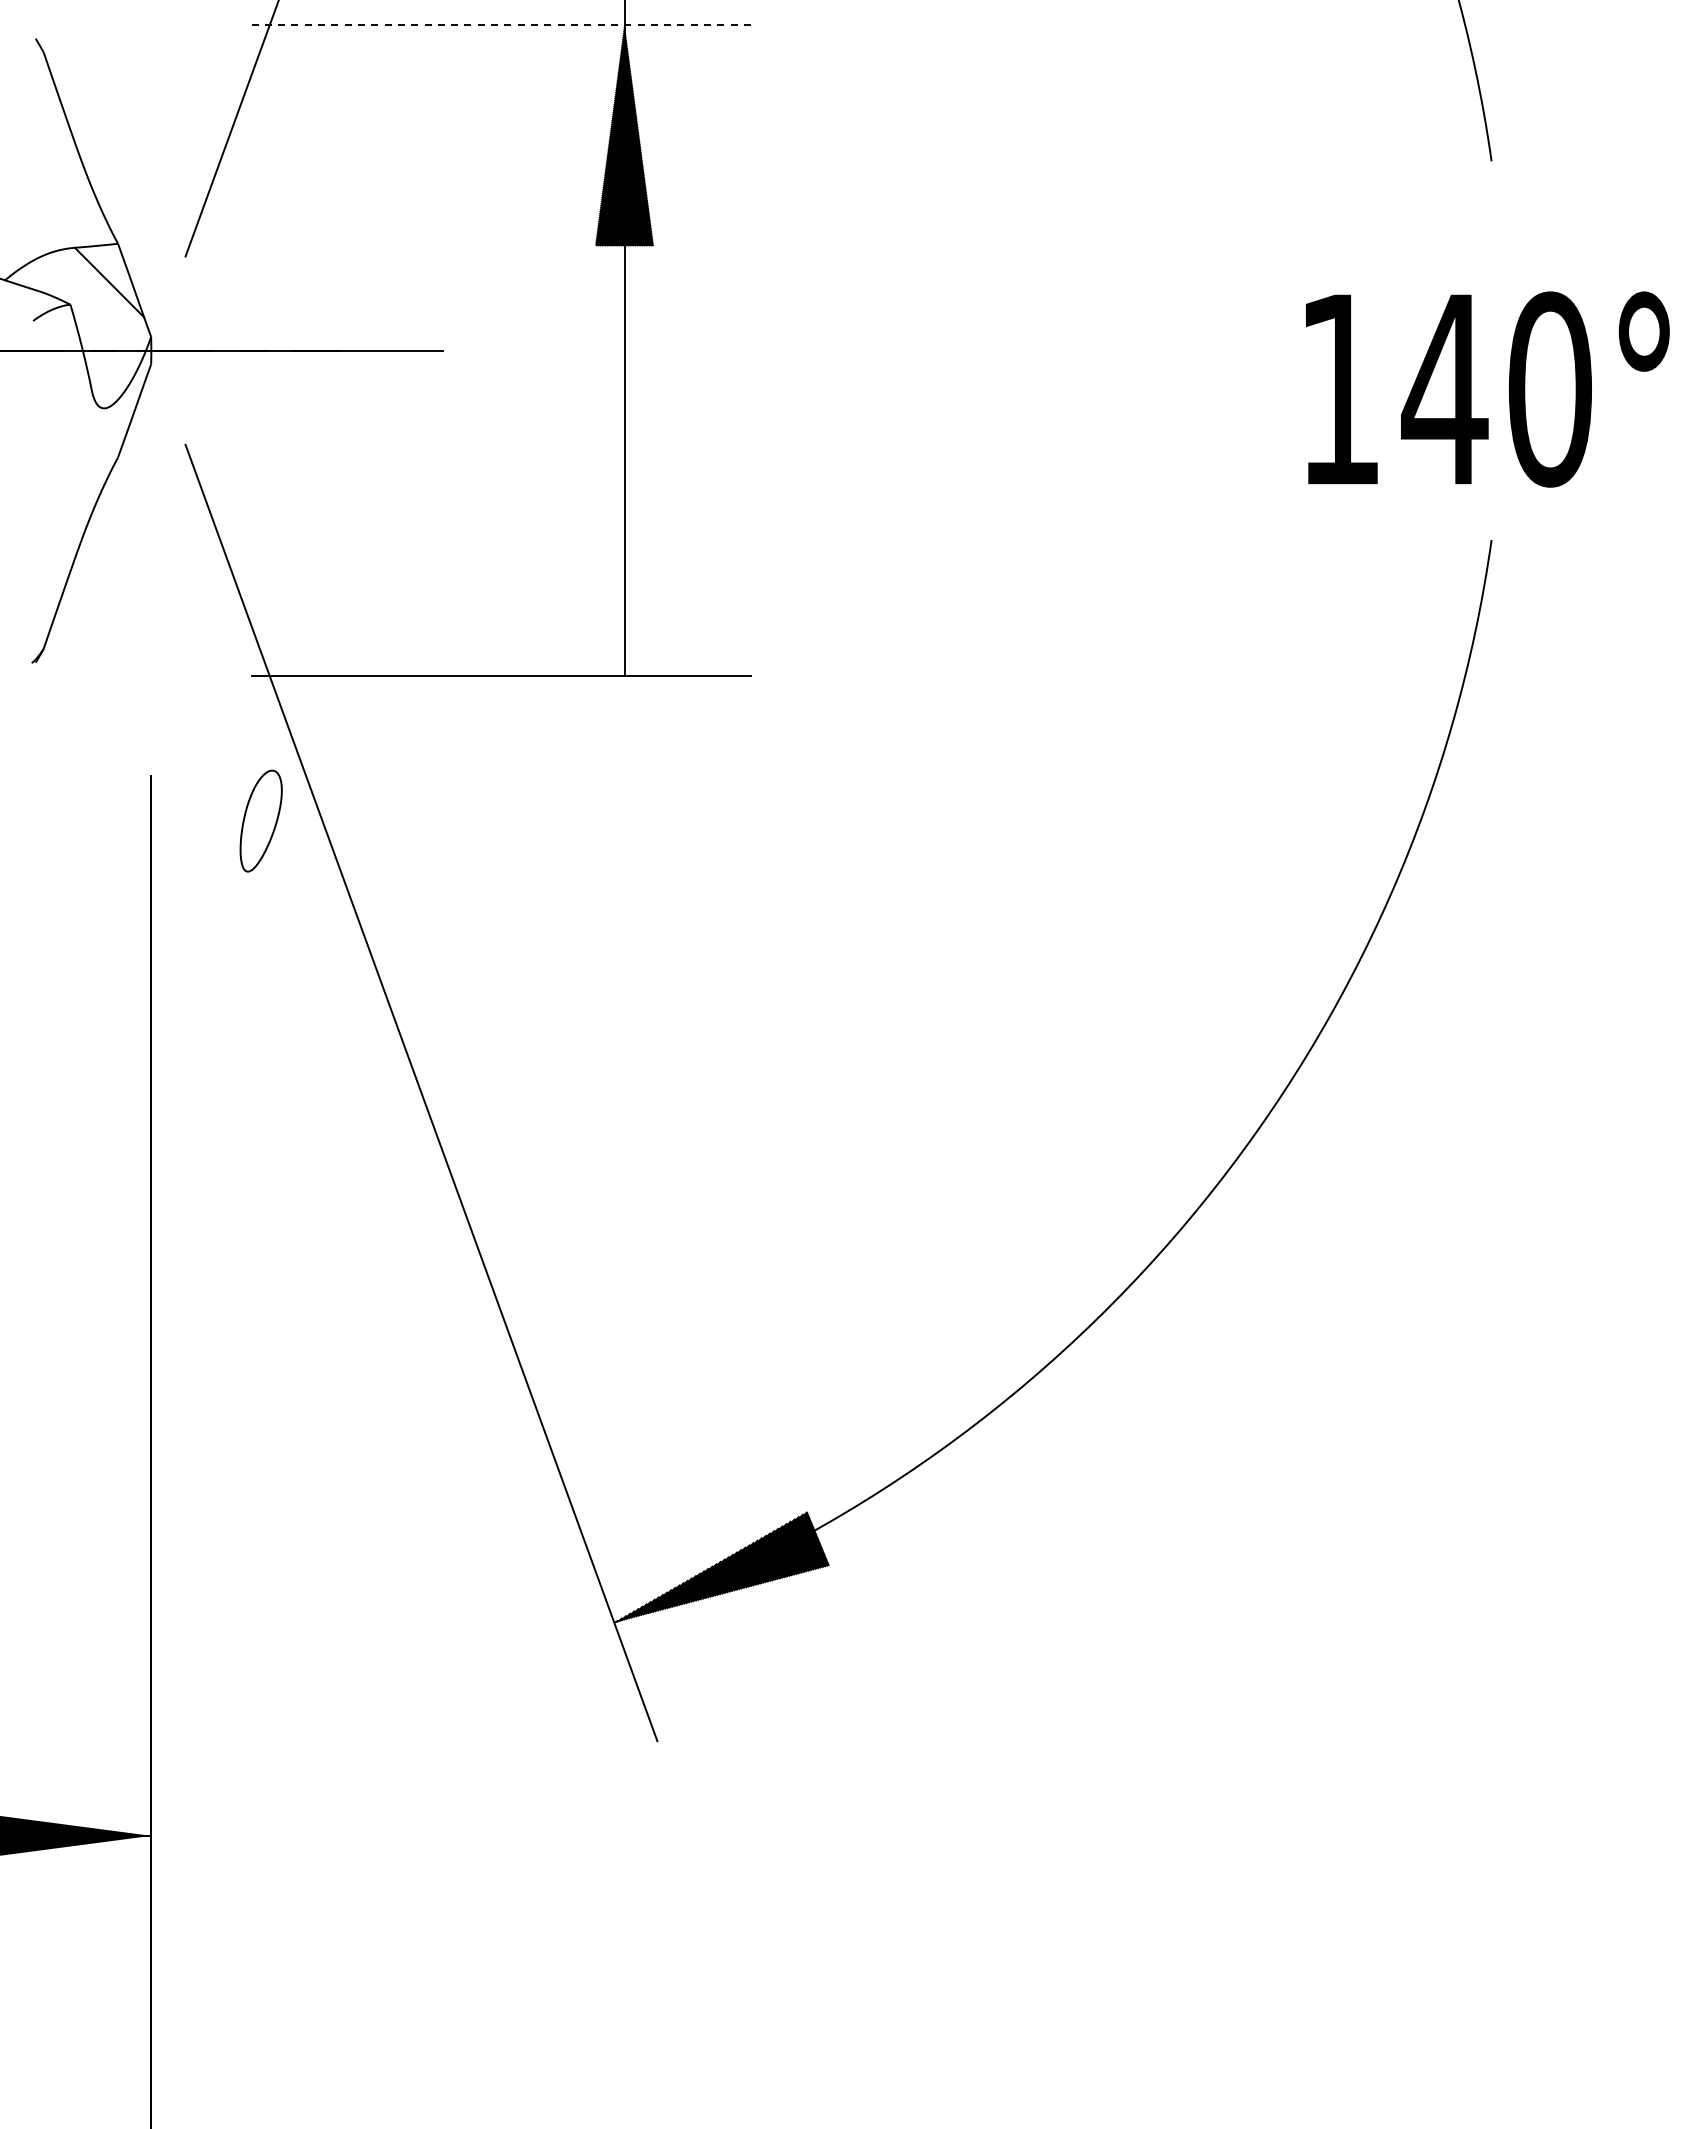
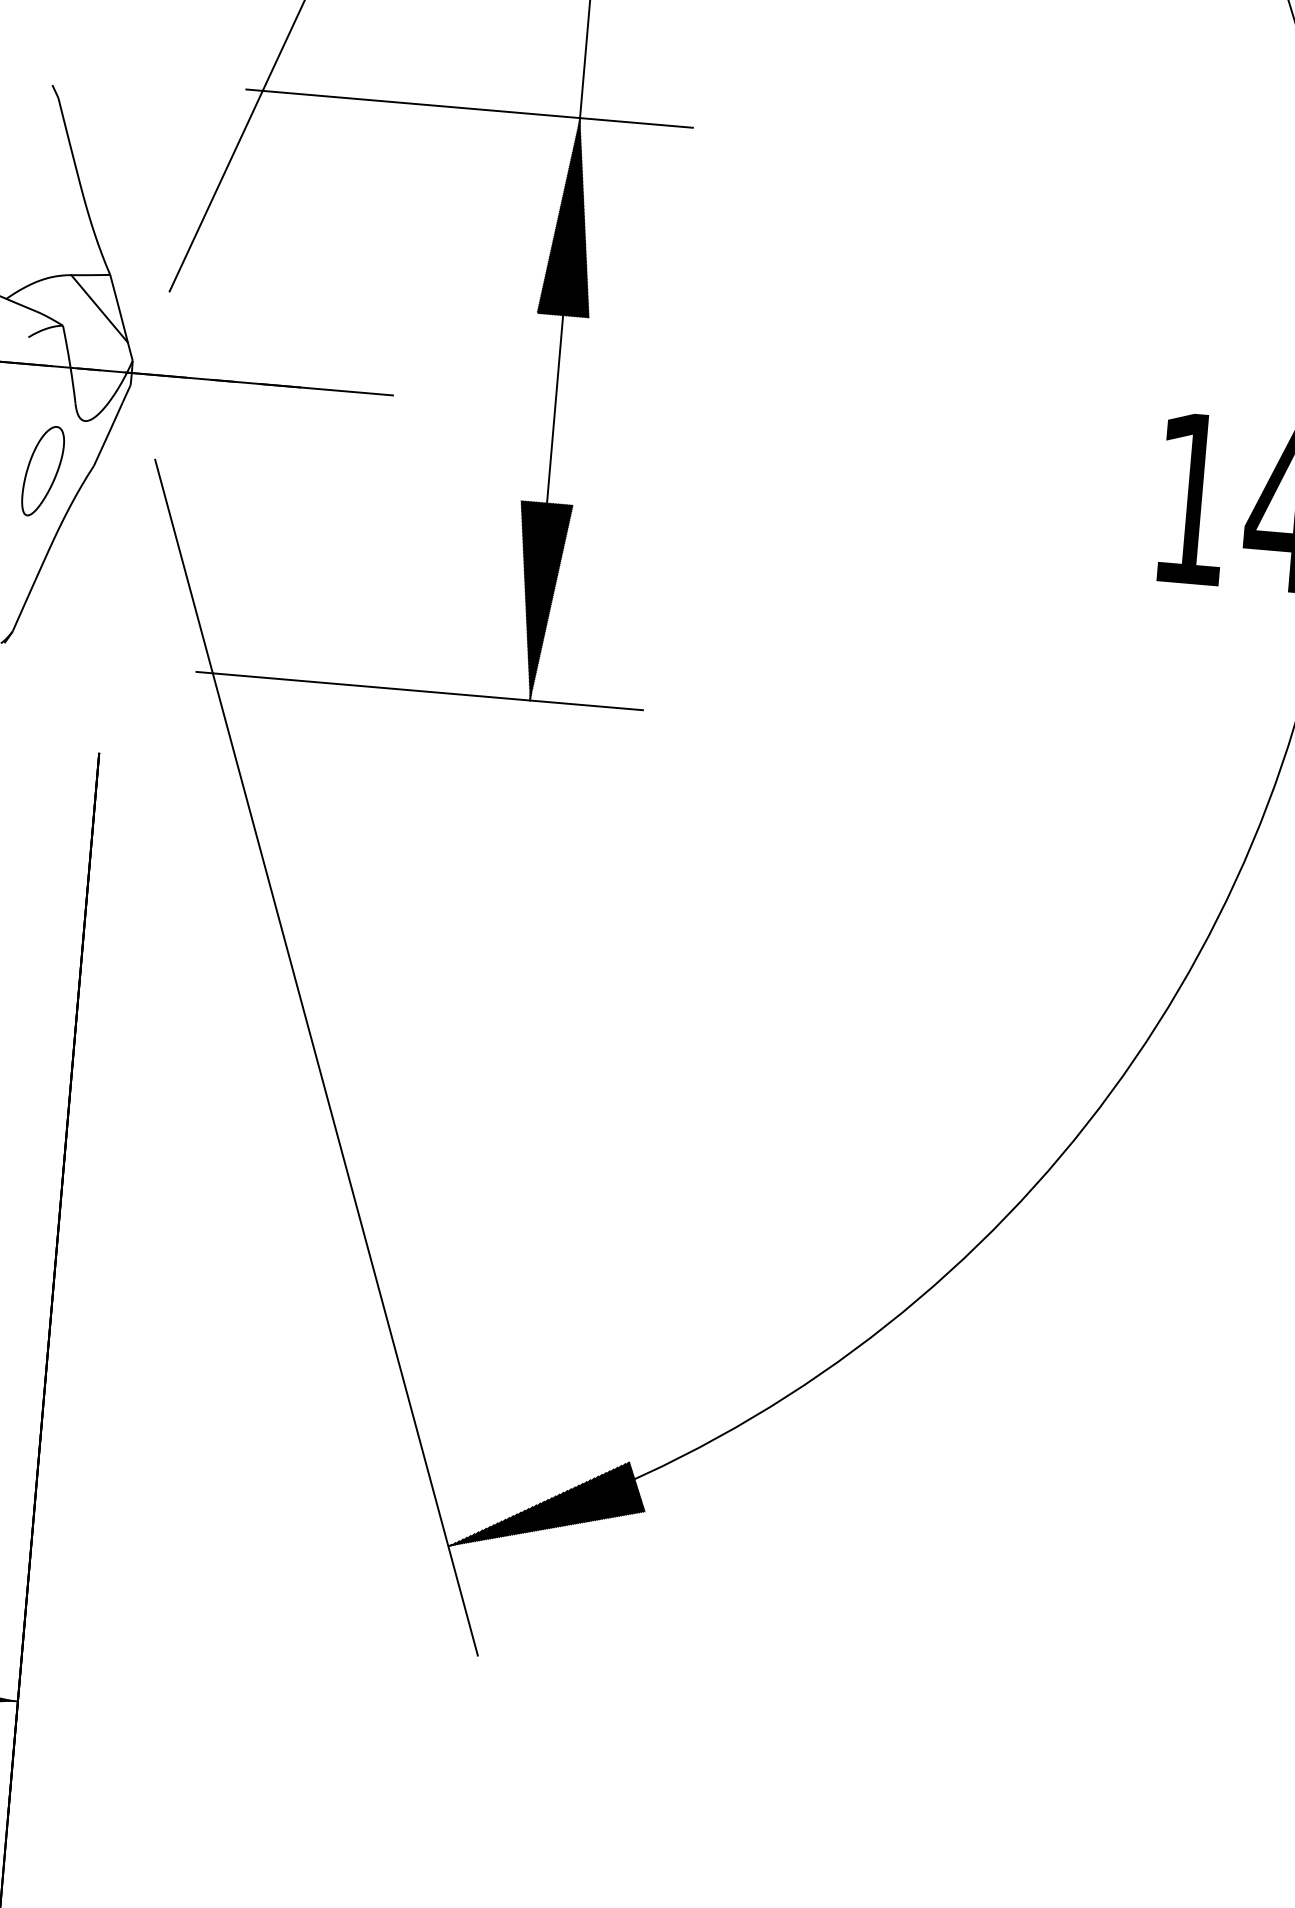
line: (501, 25) -> (469, 109), dashed -> solid
hatch: (624, 565) -> (538, 601), added
part: (260, 820) -> (42, 470), moved

